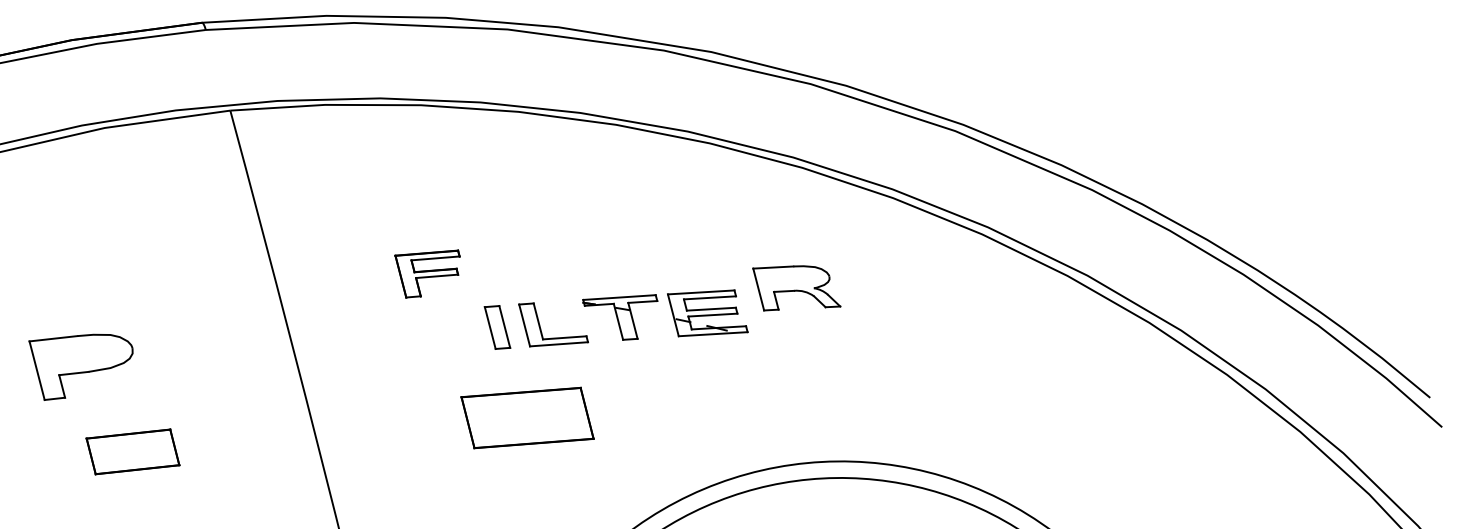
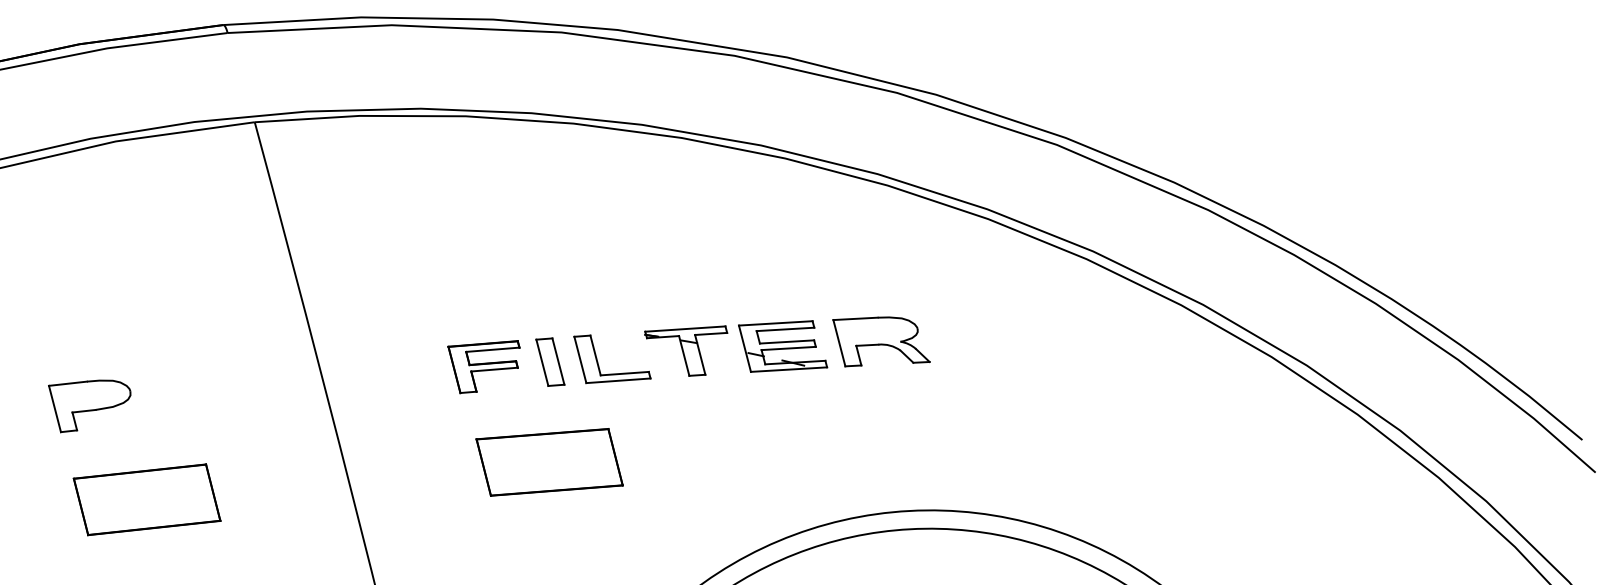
part: (427, 274) -> (483, 367), moved
part: (796, 287) -> (881, 341), moved
part: (80, 367) -> (89, 406), size x0.71
part: (527, 418) -> (549, 462), moved
part: (132, 451) -> (146, 499), size x1.43

